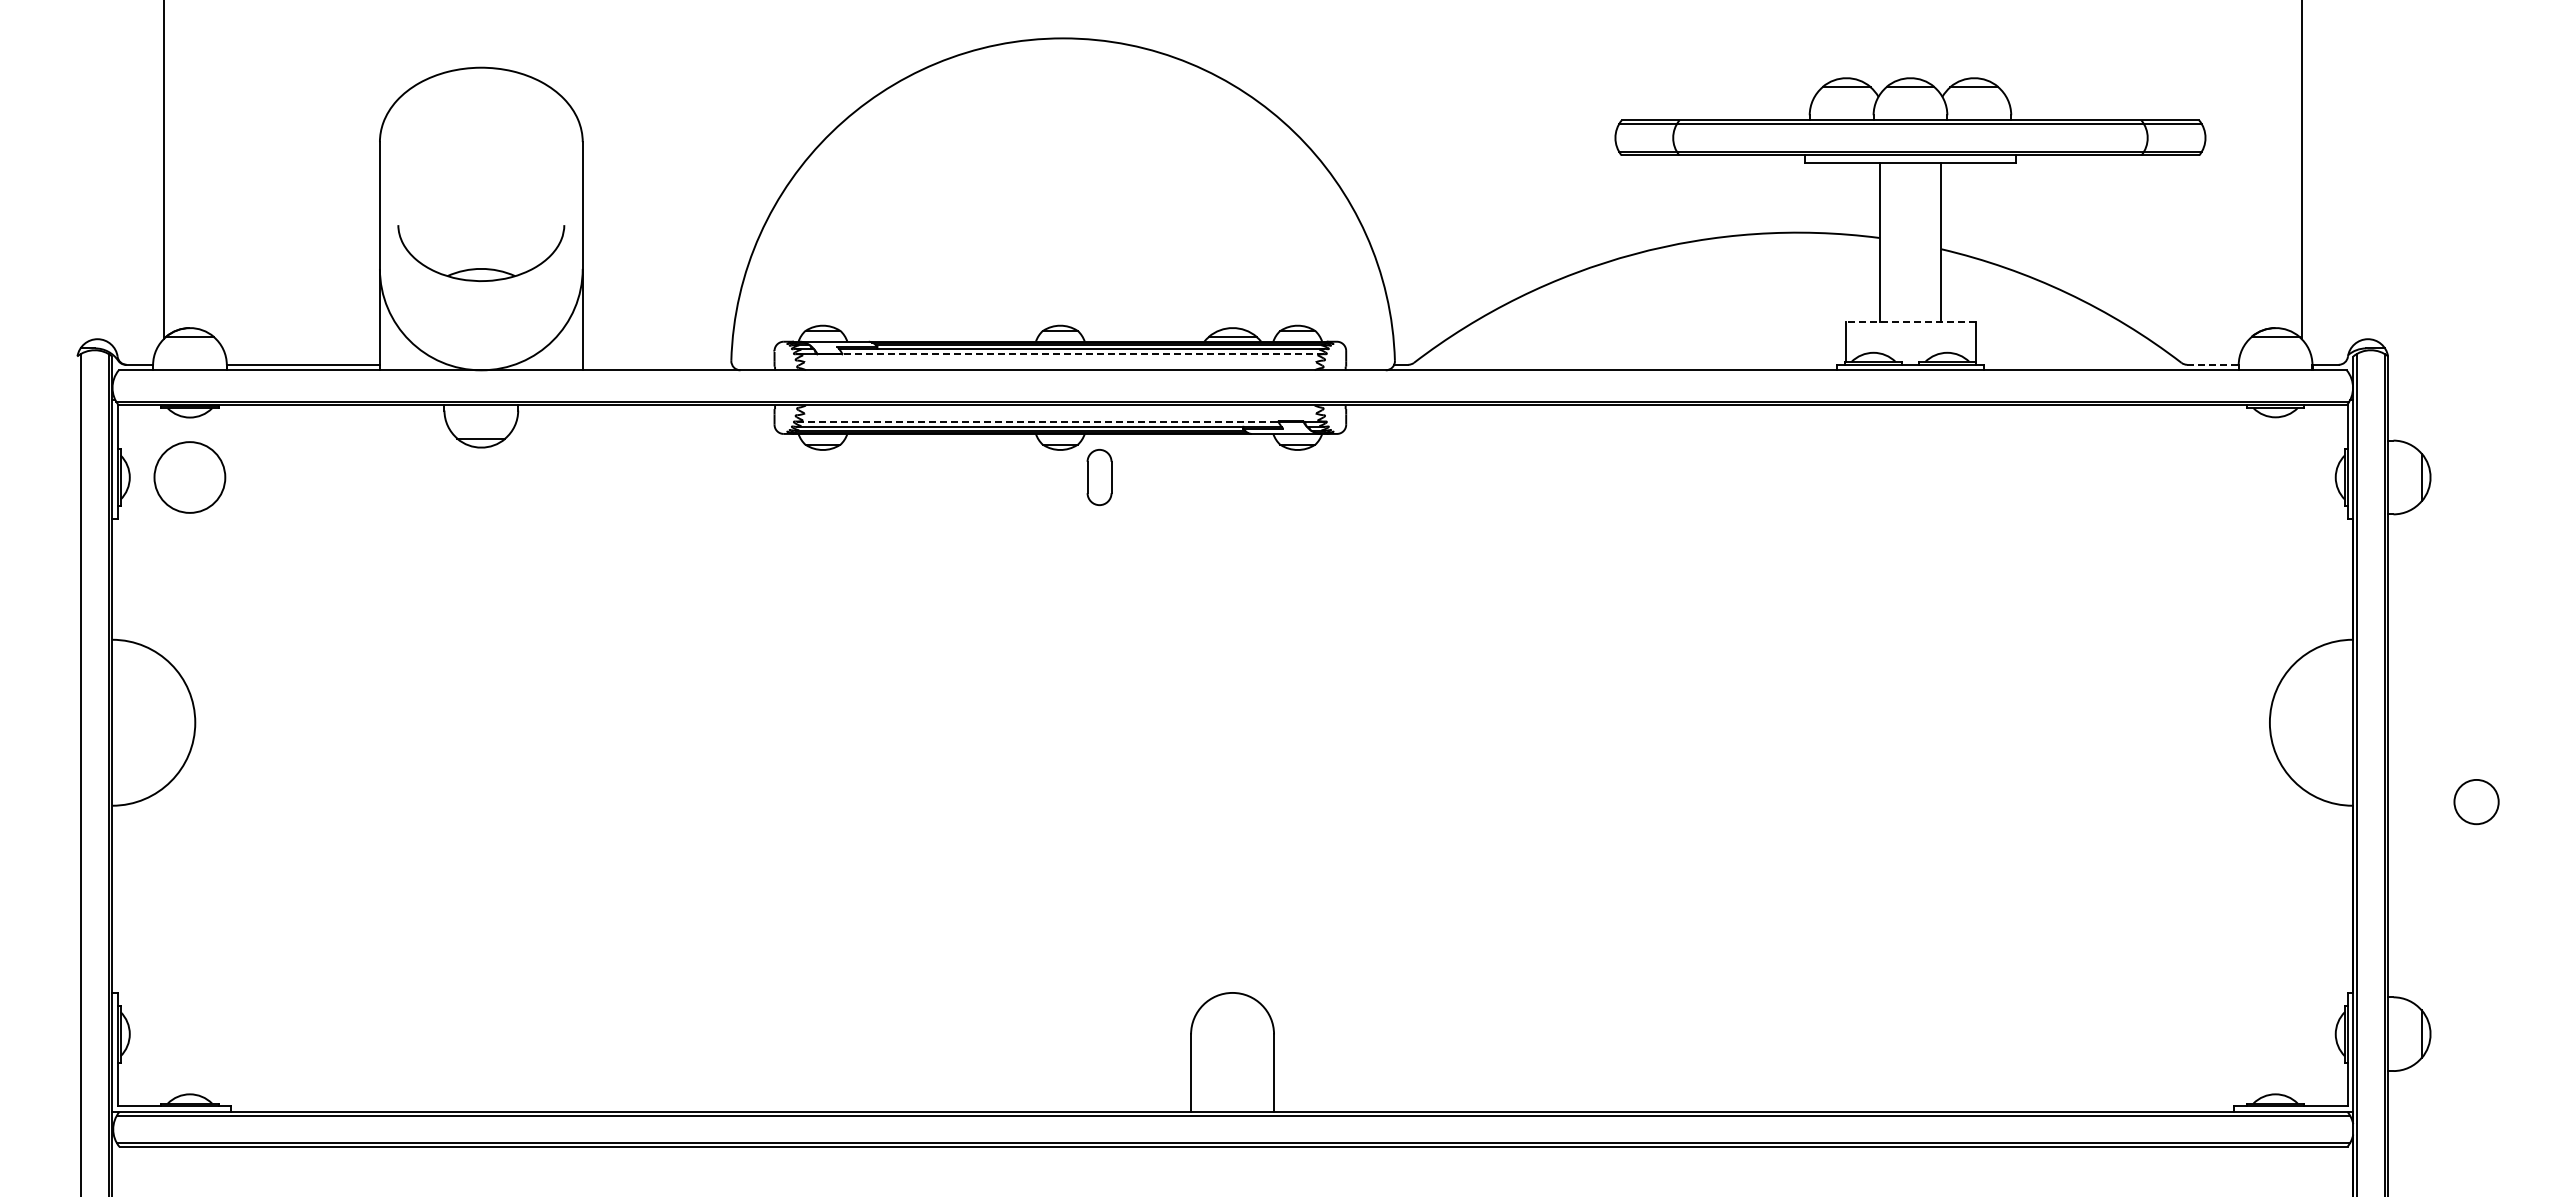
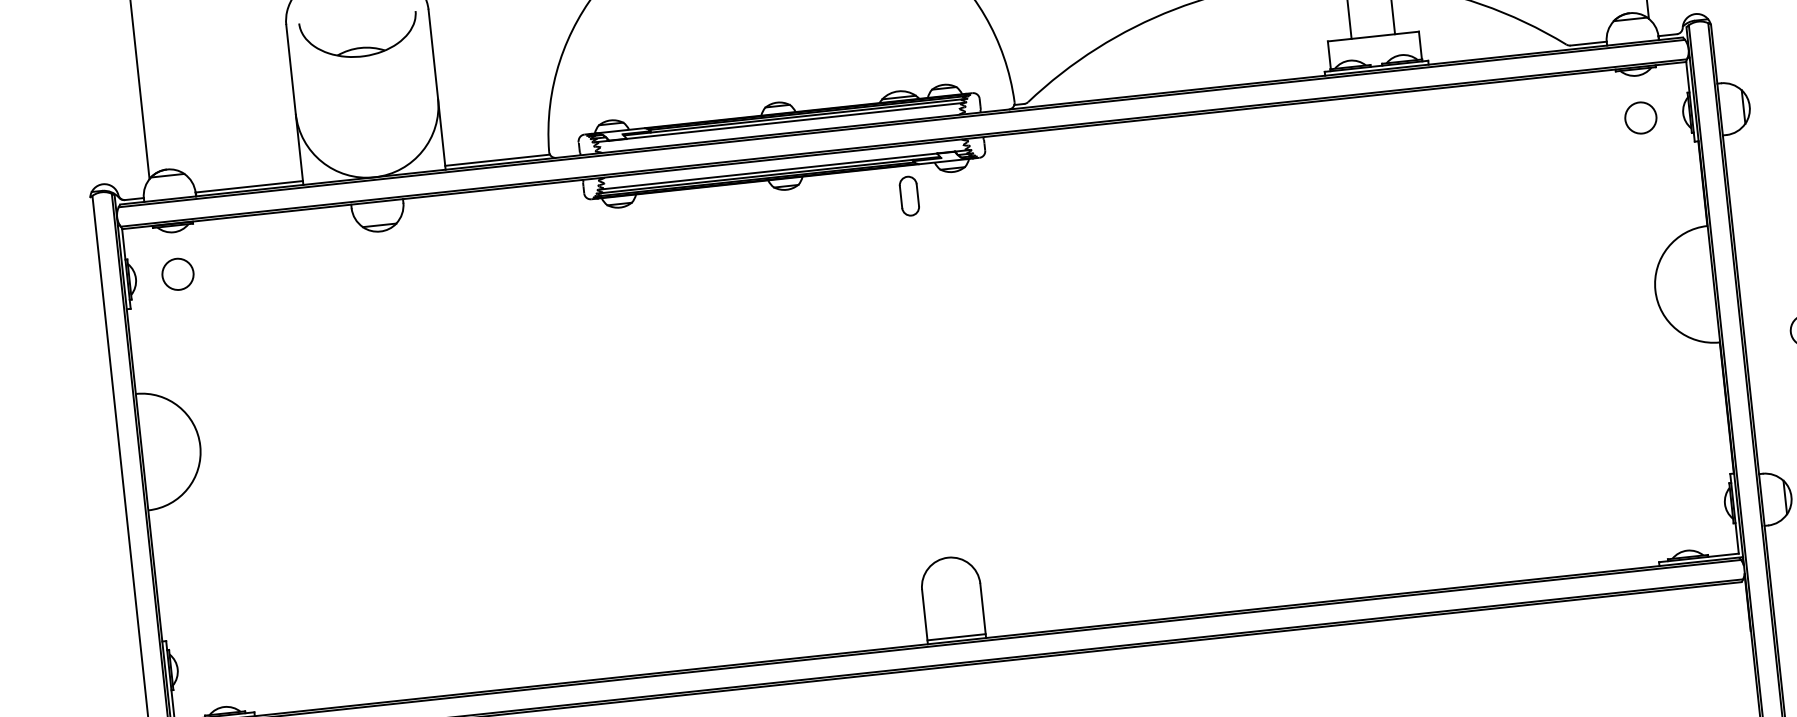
part: (481, 268) -> (360, 47), moved
line: (1910, 322) -> (1373, 36), dashed -> solid
line: (1083, 354) -> (795, 121), dashed -> solid
line: (657, 364) -> (497, 160), added
line: (2212, 364) -> (1588, 43), dashed -> solid
line: (1232, 374) -> (901, 123), added
line: (1037, 421) -> (768, 171), dashed -> solid
circle: (189, 477) -> (177, 274), size x0.62
part: (1099, 477) -> (909, 196), moved
circle: (2275, 477) -> (1640, 118), added
line: (1232, 1106) -> (956, 637), added

